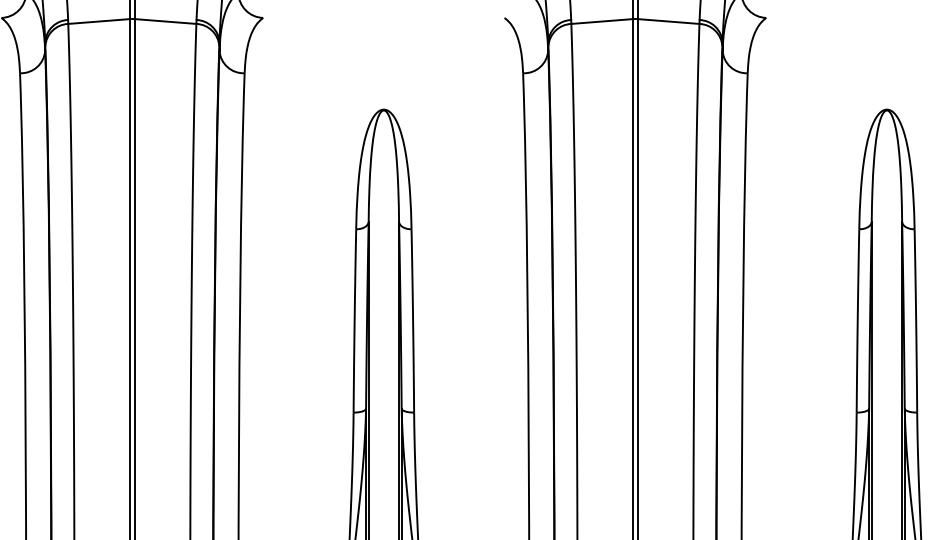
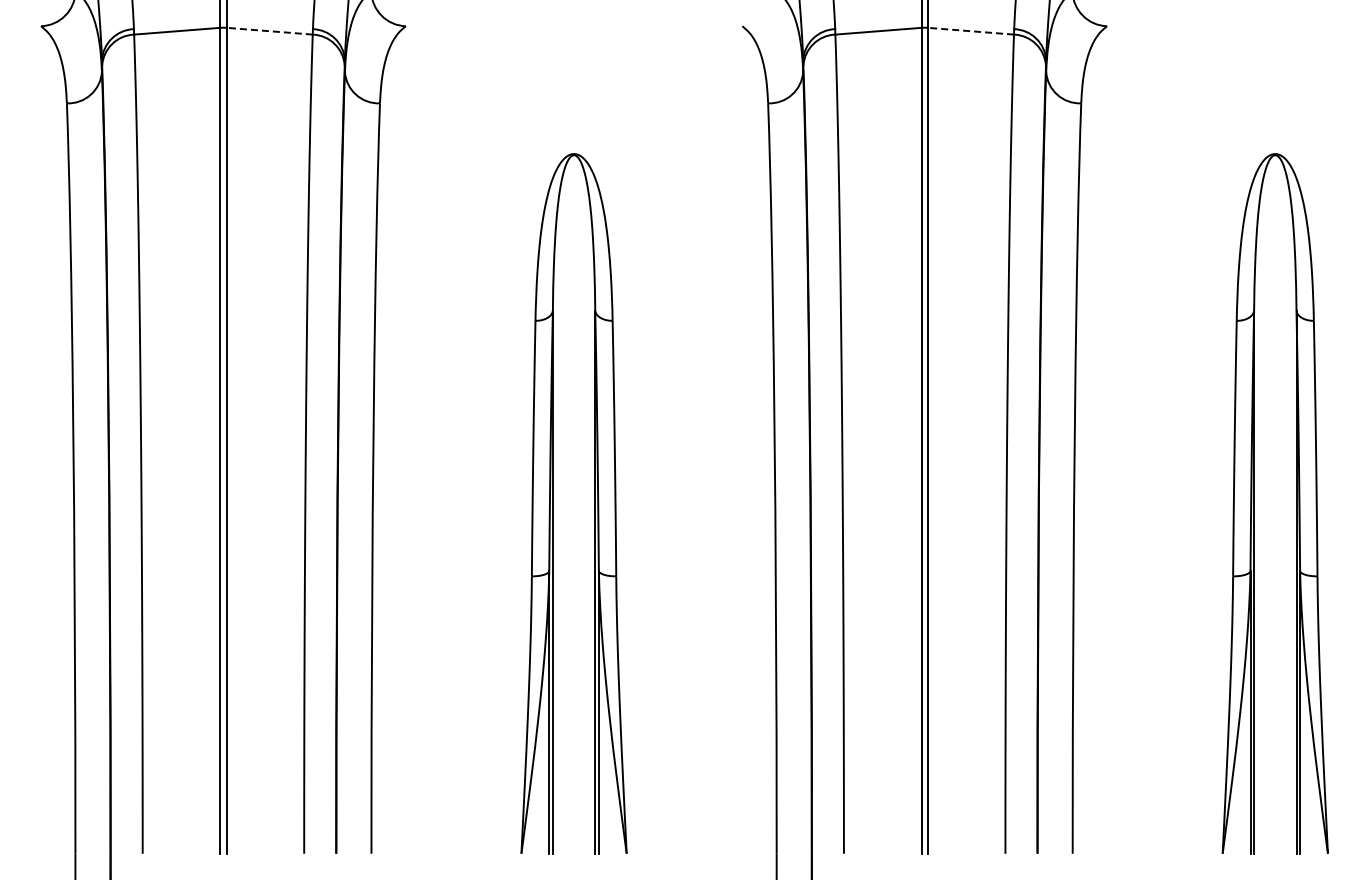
line: (165, 21) -> (269, 31), solid -> dashed
line: (668, 21) -> (970, 31), solid -> dashed

